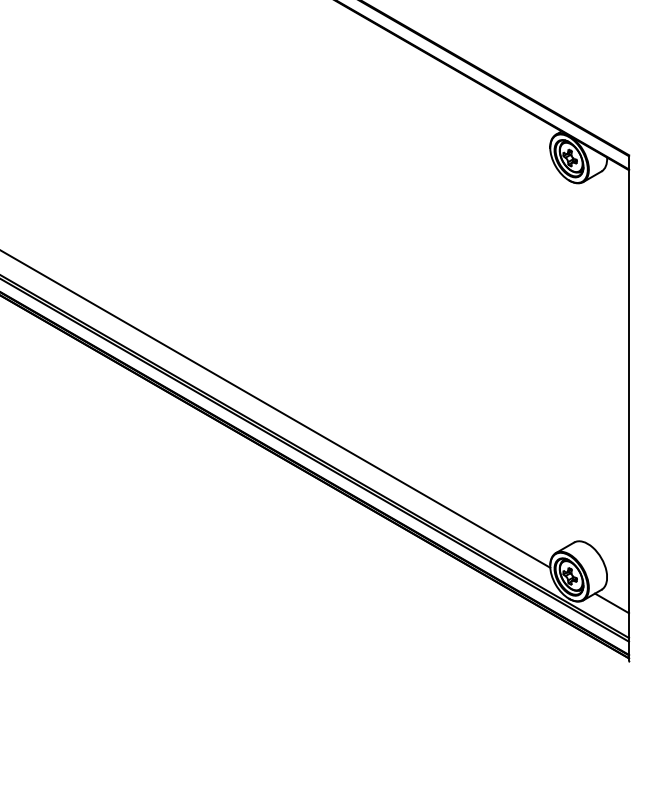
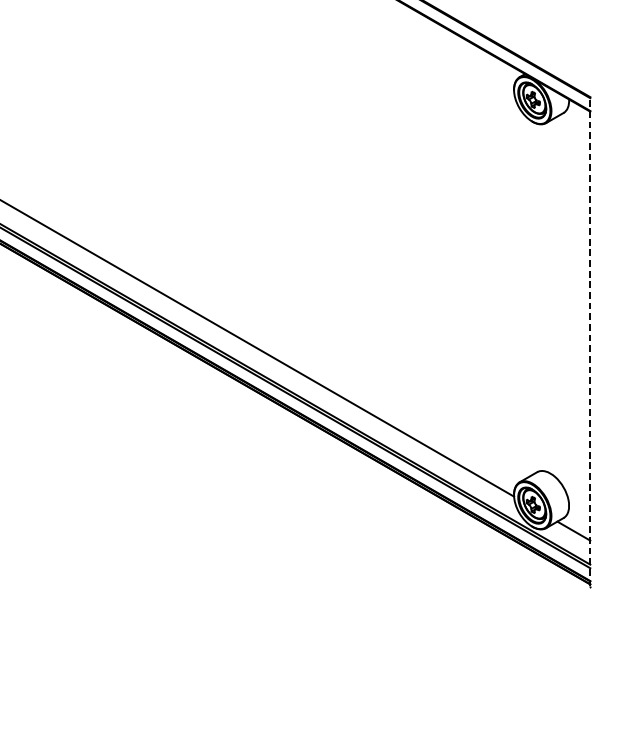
line: (629, 407) -> (590, 341), solid -> dashed

